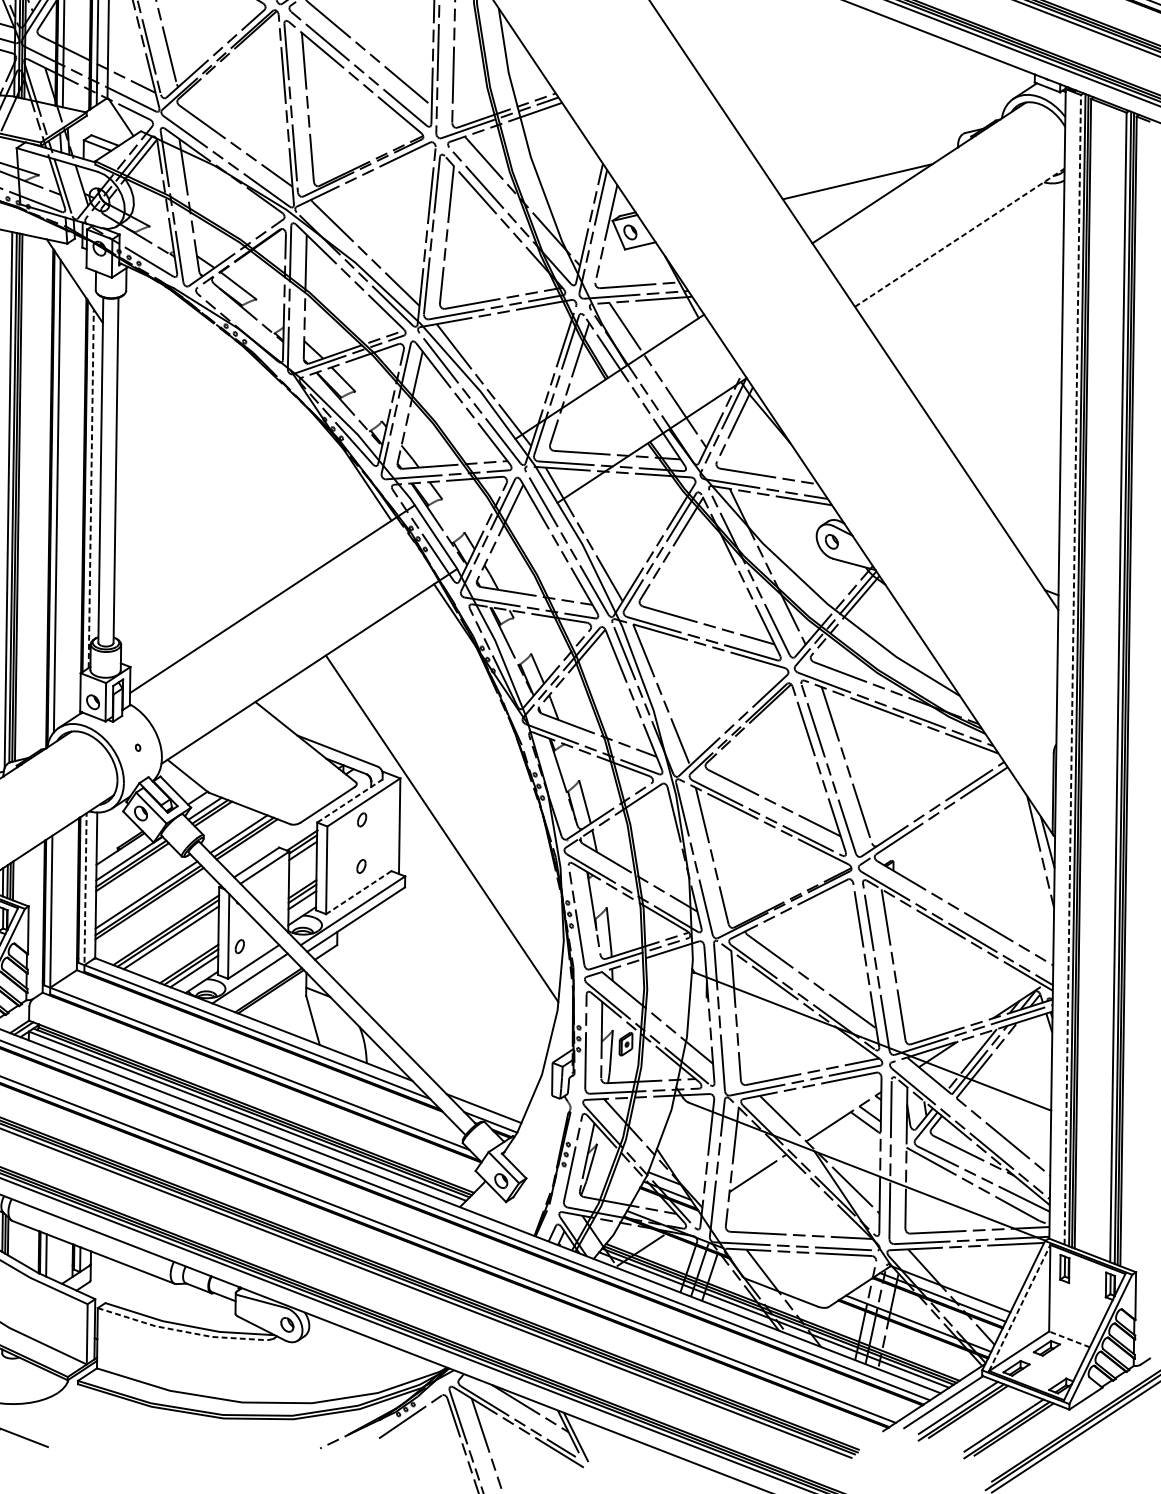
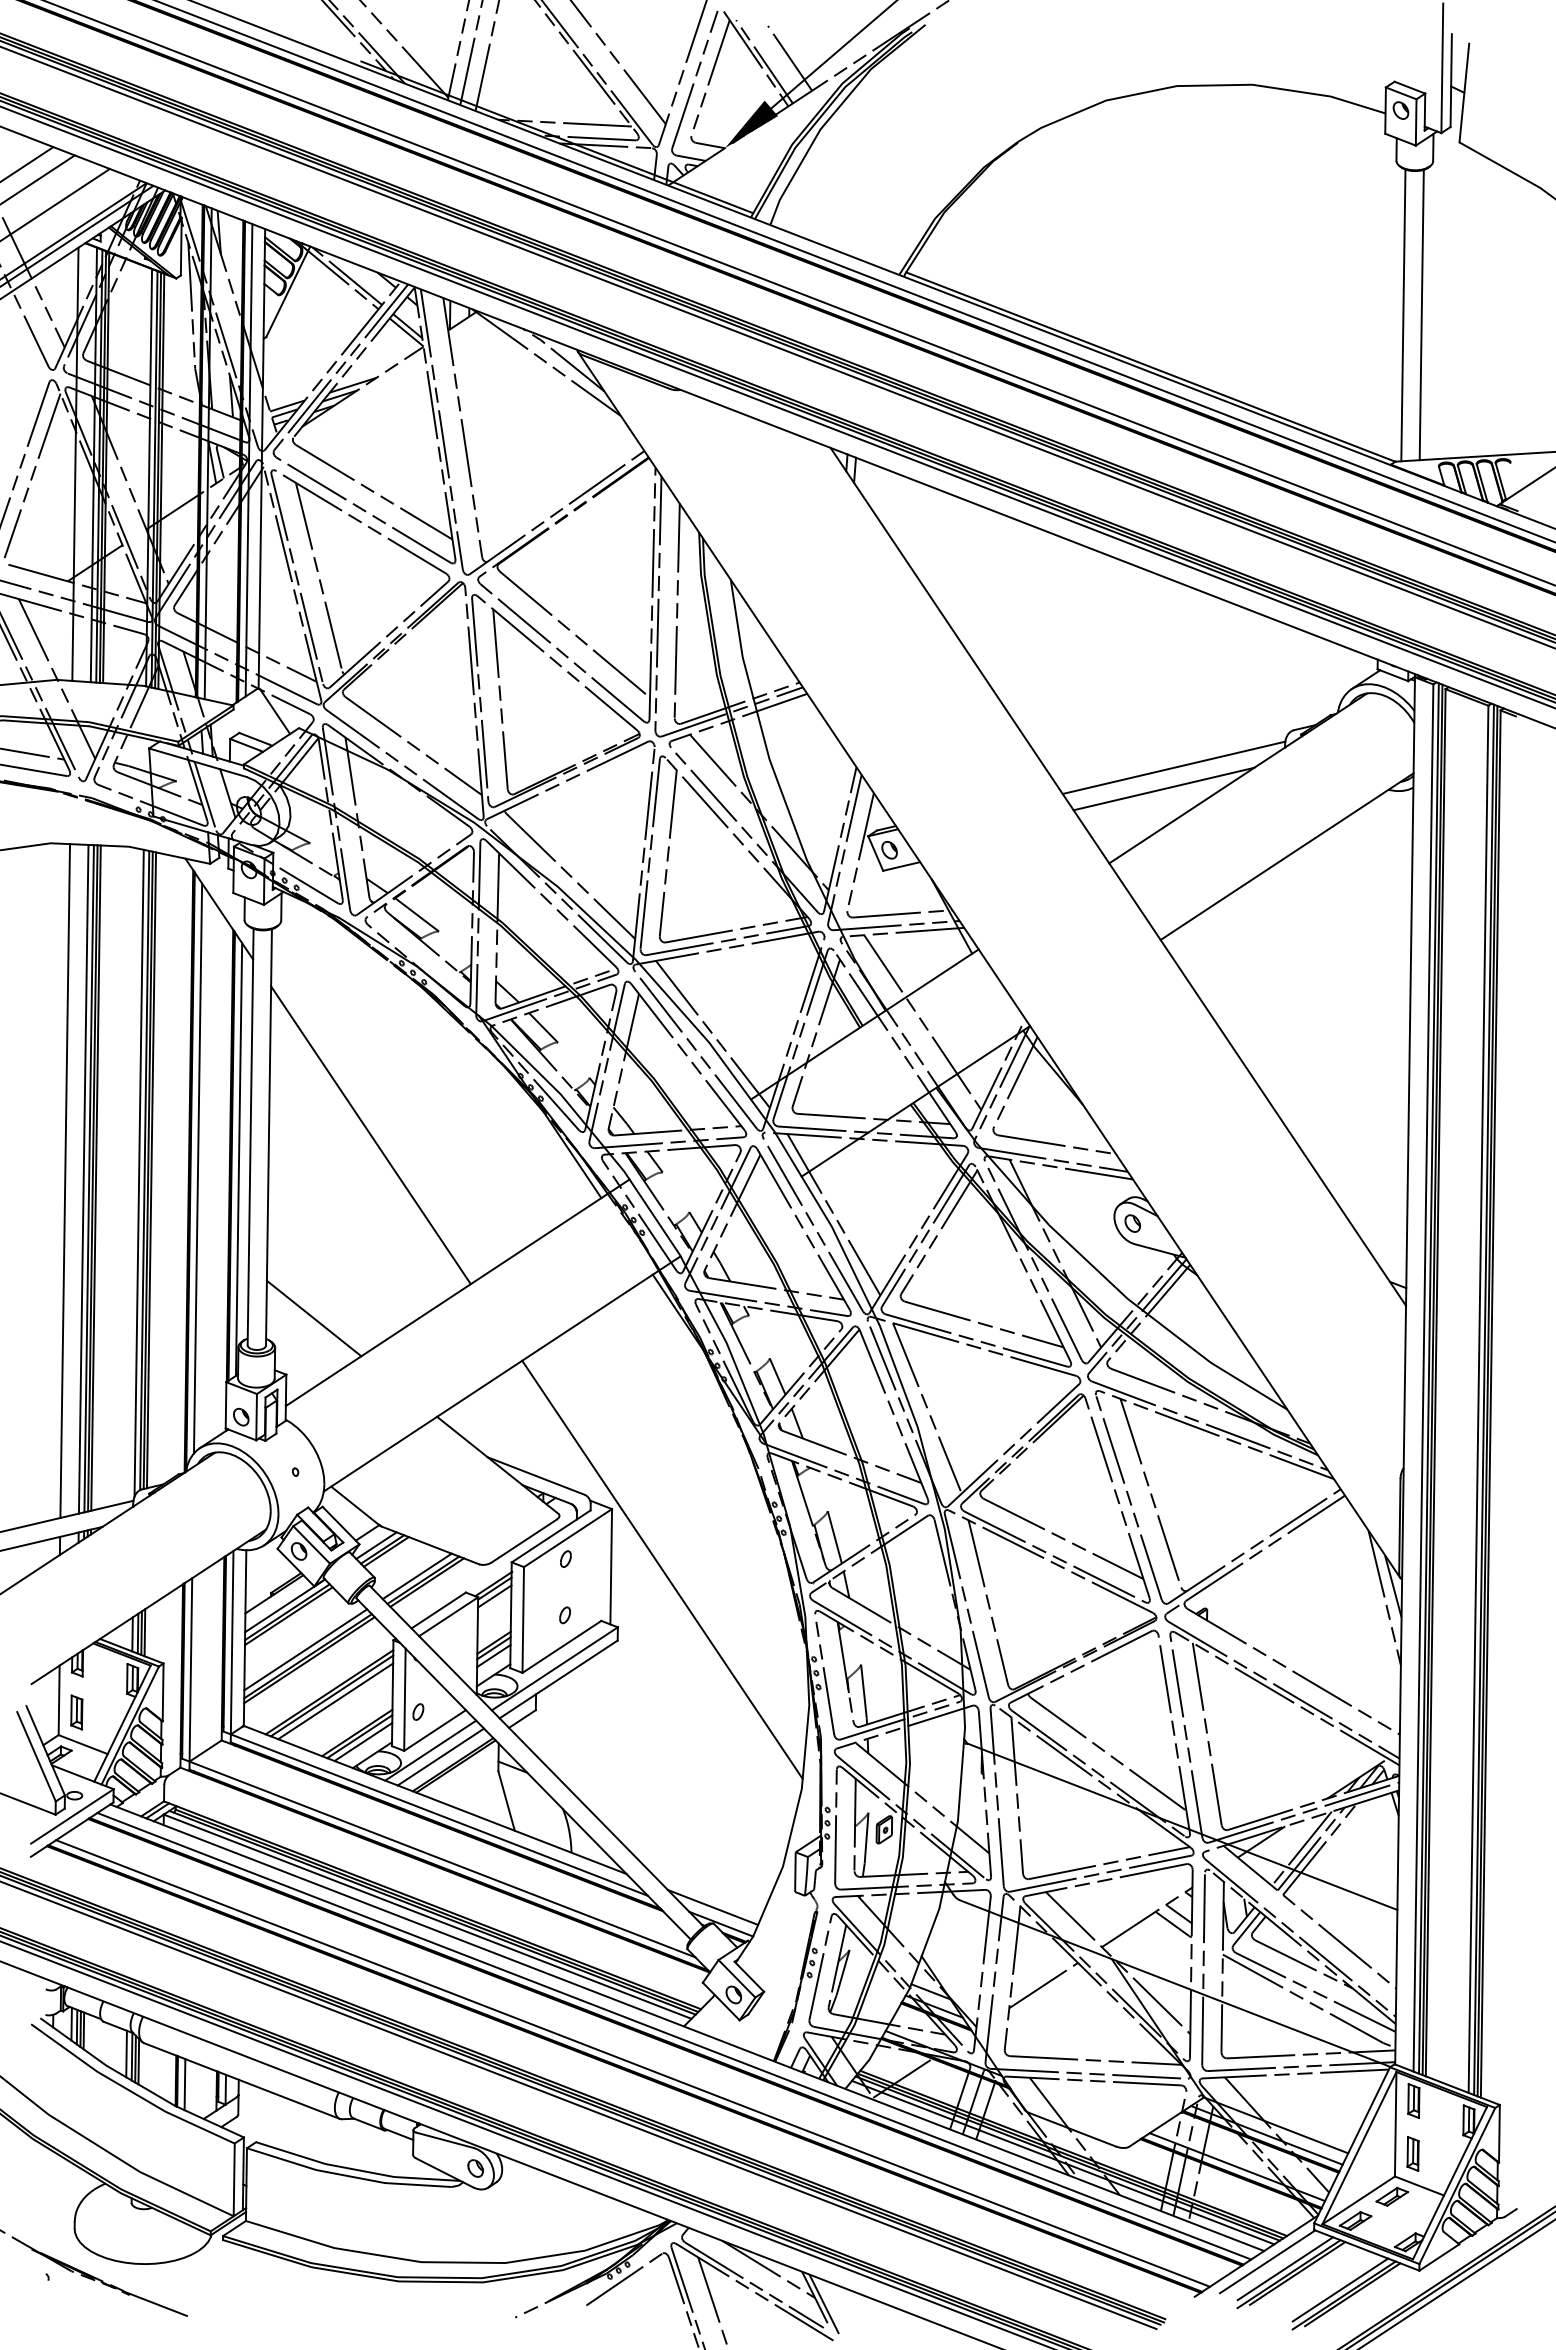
line: (865, 163) -> (1173, 767), added
line: (960, 237) -> (1287, 856), dashed -> solid
line: (200, 468) -> (370, 1135), added
line: (91, 488) -> (239, 1159), dashed -> solid
line: (152, 620) -> (313, 1318), added
line: (1072, 670) -> (1423, 1378), dashed -> solid
line: (350, 801) -> (551, 1536), dashed -> solid
line: (85, 892) -> (232, 1646), dashed -> solid
line: (358, 893) -> (561, 1647), dashed -> solid
line: (258, 983) -> (440, 1756), added
line: (1019, 1308) -> (1359, 2148), dashed -> solid
part: (1063, 1312) -> (1412, 2153), added
line: (181, 1331) -> (347, 2176), dashed -> solid
line: (1069, 1338) -> (1419, 2185), dashed -> solid

